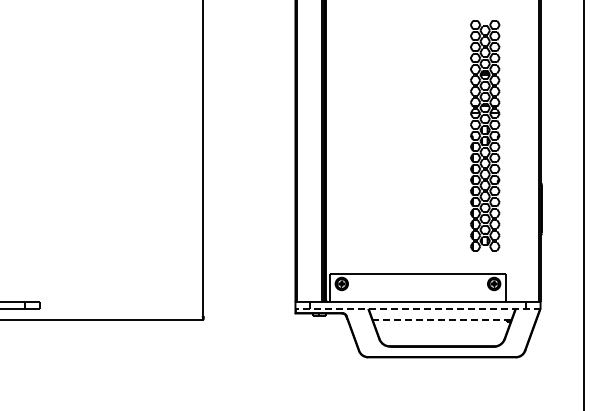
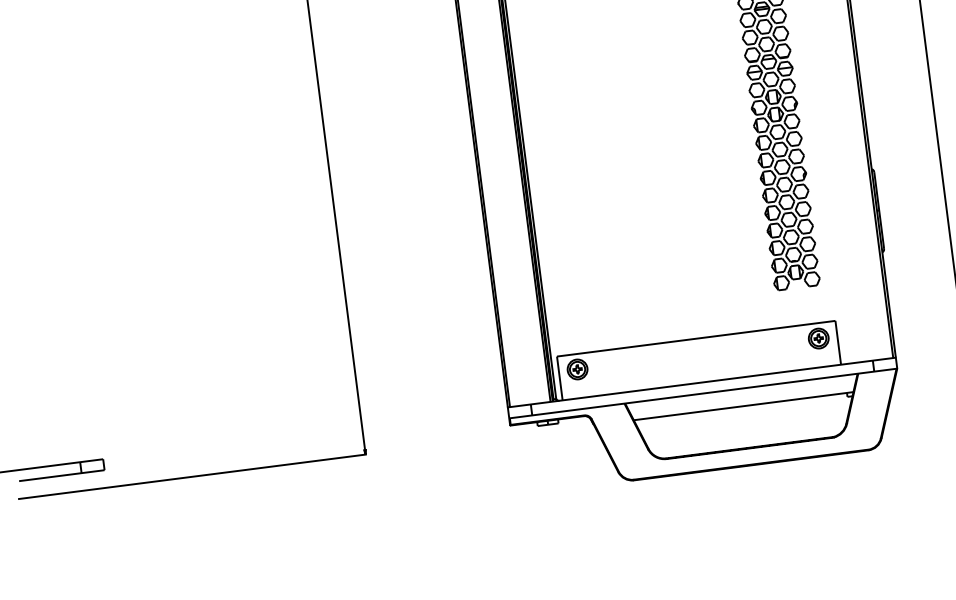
line: (418, 308) -> (703, 392), dashed -> solid
line: (441, 319) -> (742, 405), dashed -> solid

